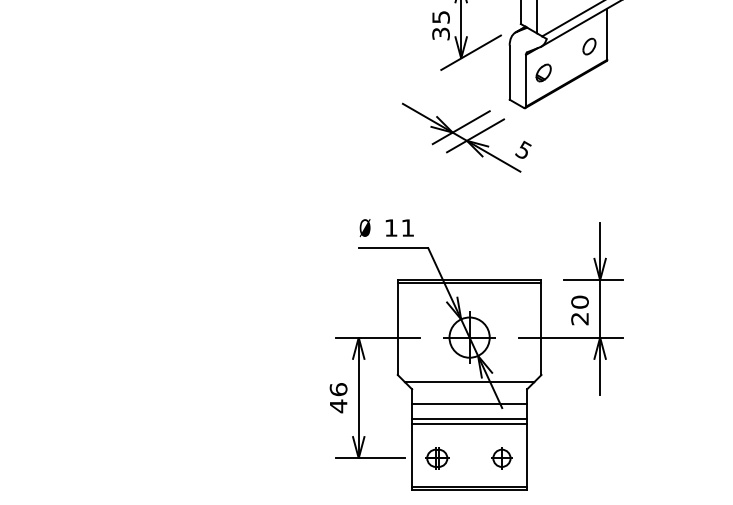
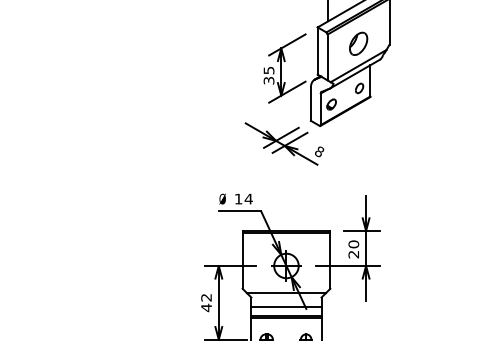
text: (523, 149) -> (319, 151), 5 -> 8
text: (407, 227) -> (248, 198), 11 -> 14
text: (338, 389) -> (206, 297), 46 -> 42

